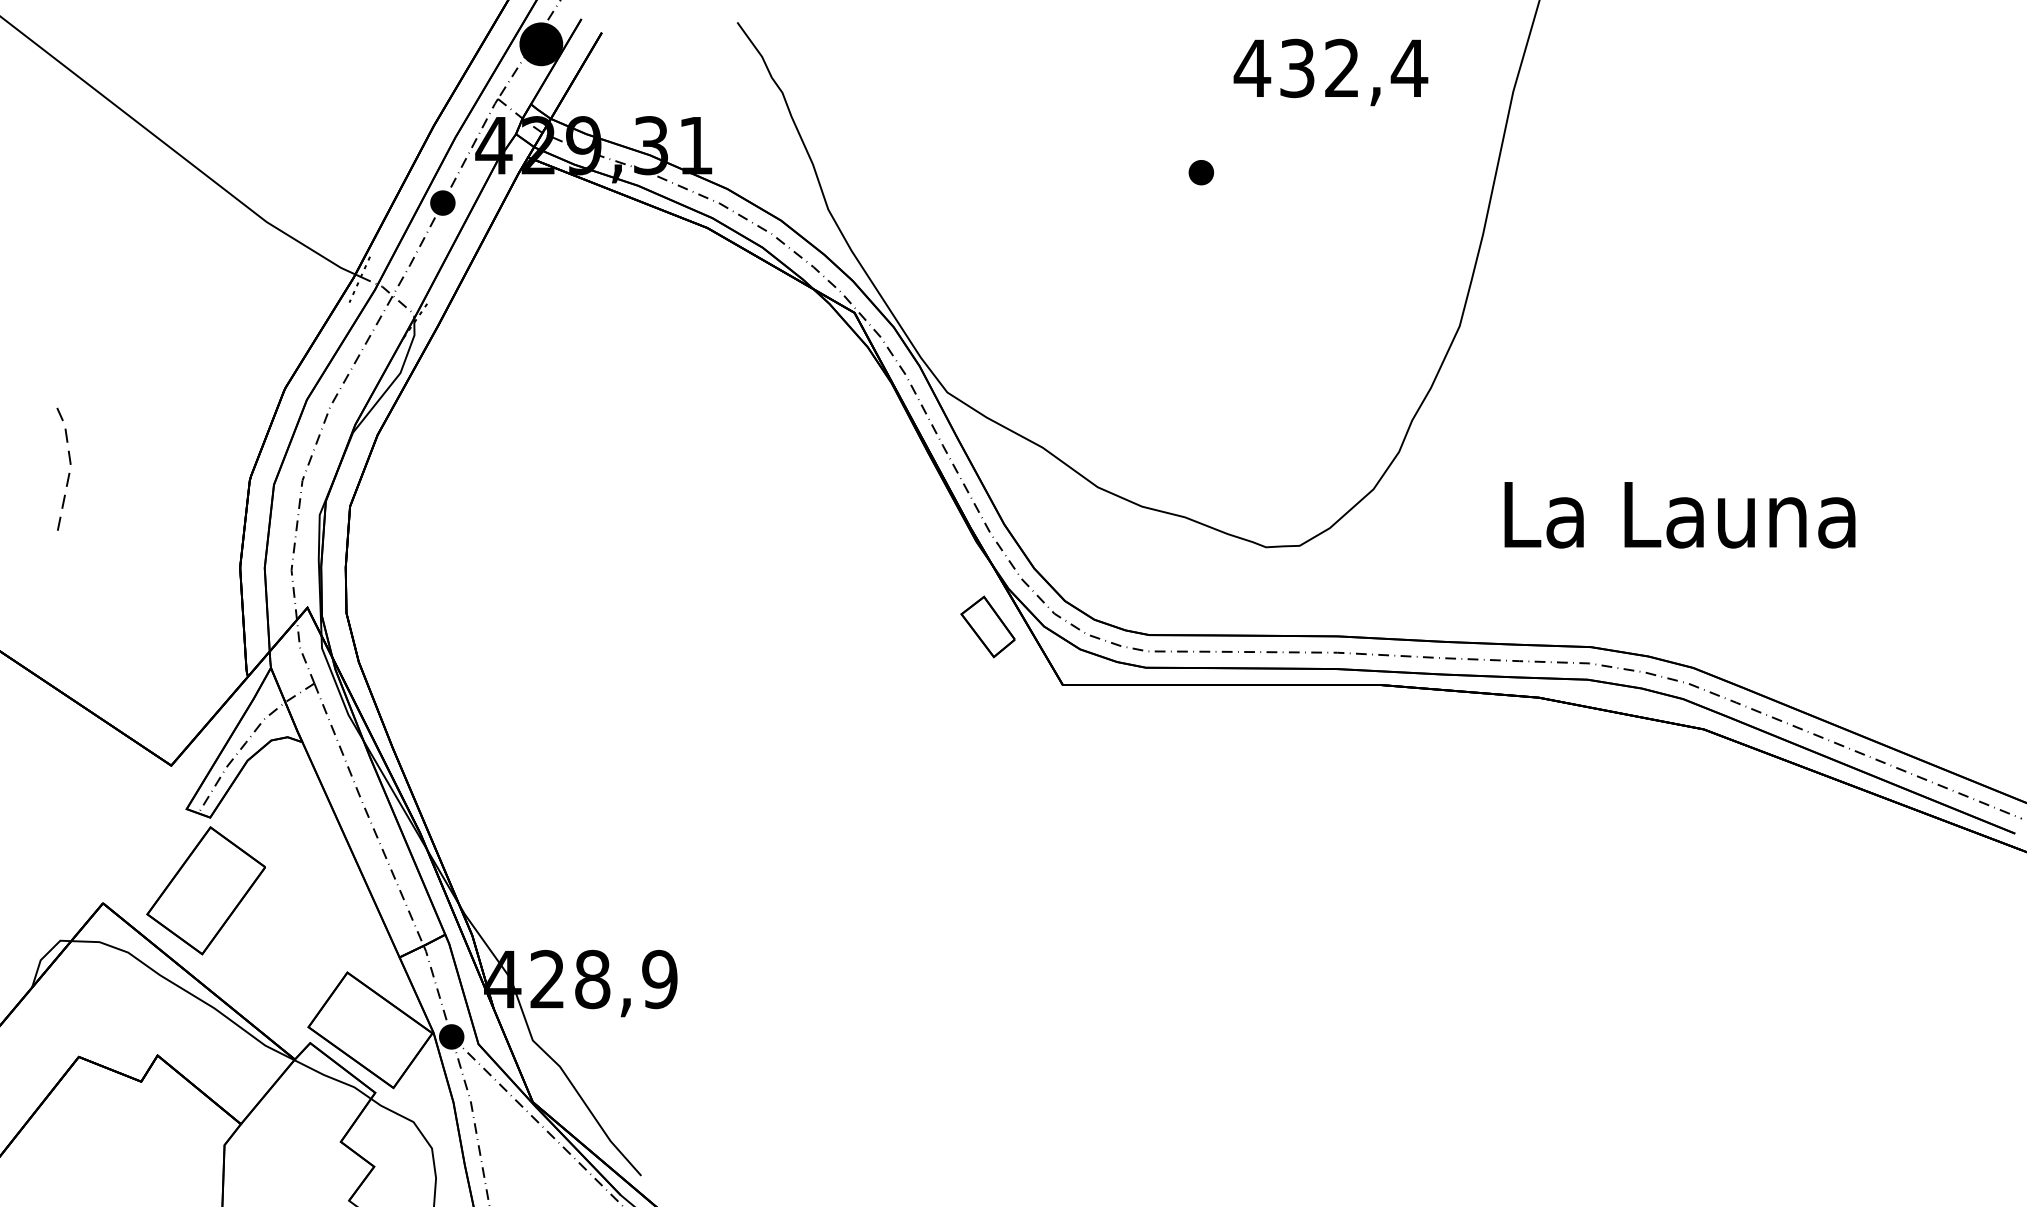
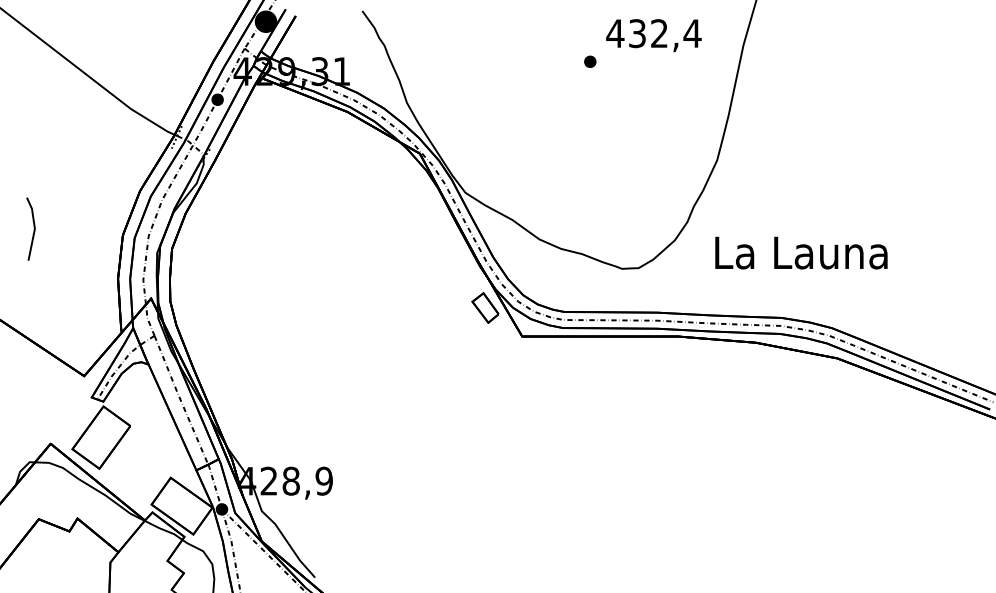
part: (1201, 171) -> (590, 61), moved
line: (70, 463) -> (34, 227), dashed -> solid
text: (1680, 513) -> (801, 252), moved

